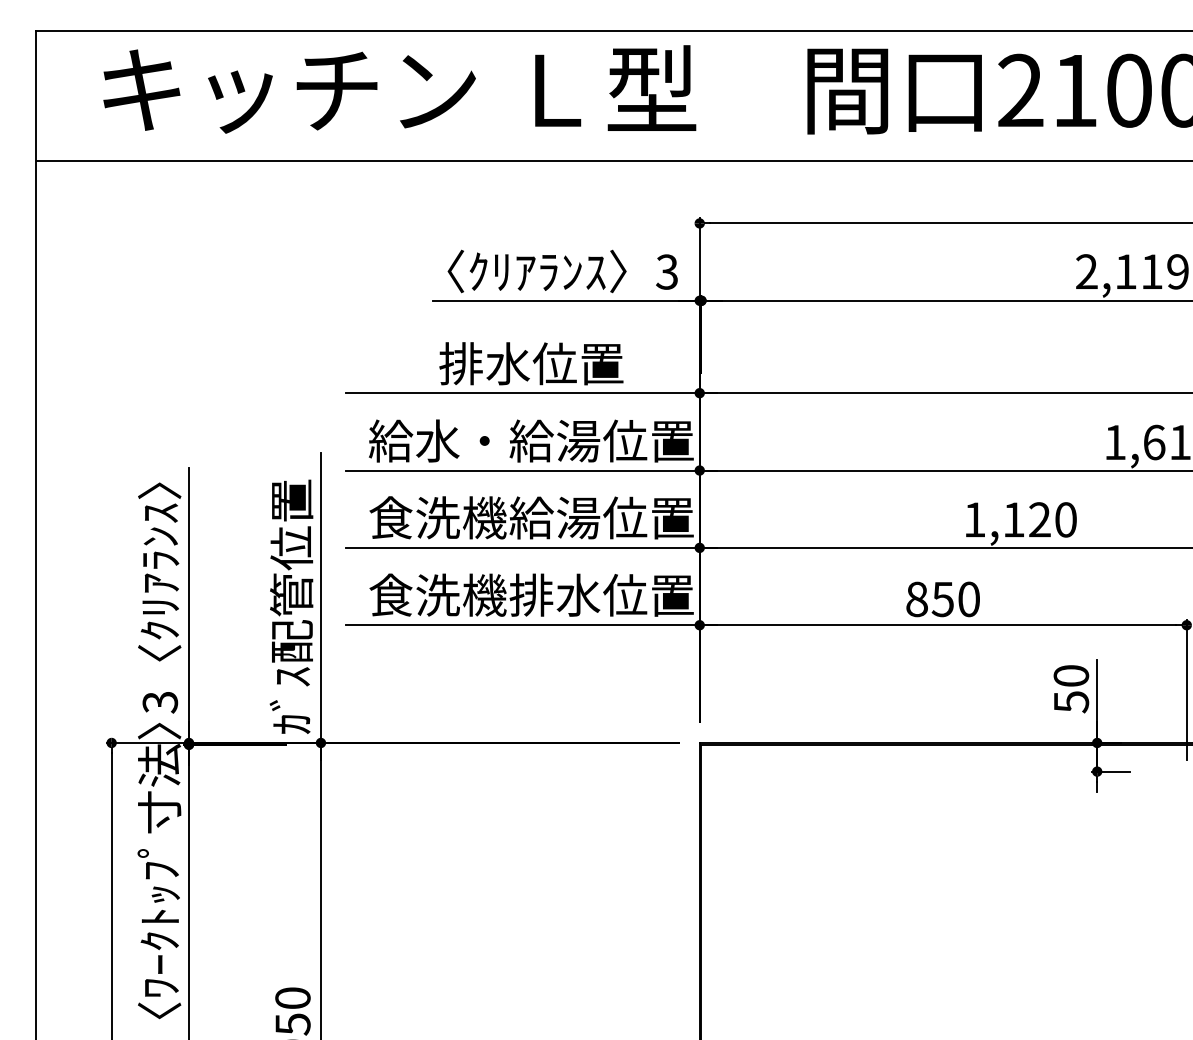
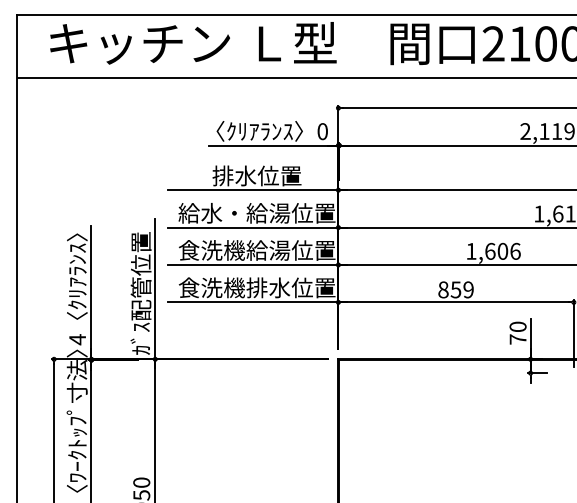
text: (666, 271) -> (322, 131), 3 -> 0
text: (1039, 517) -> (502, 250), 1,120 -> 1,606
text: (968, 598) -> (468, 289), 850 -> 859
text: (160, 702) -> (77, 339), 3 -> 4
text: (1070, 702) -> (517, 339), 50 -> 70

